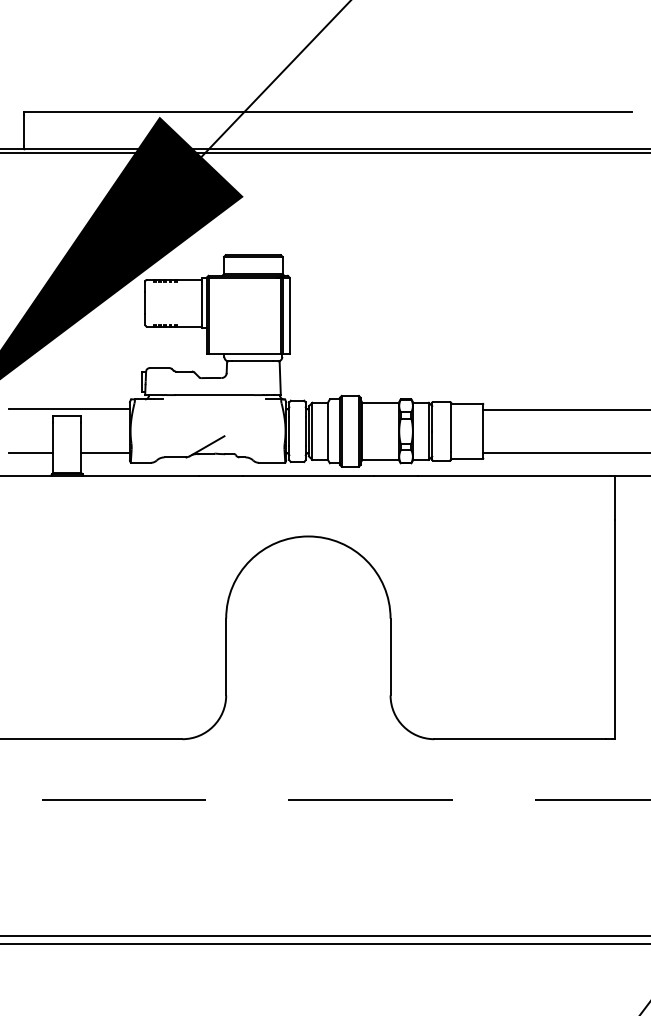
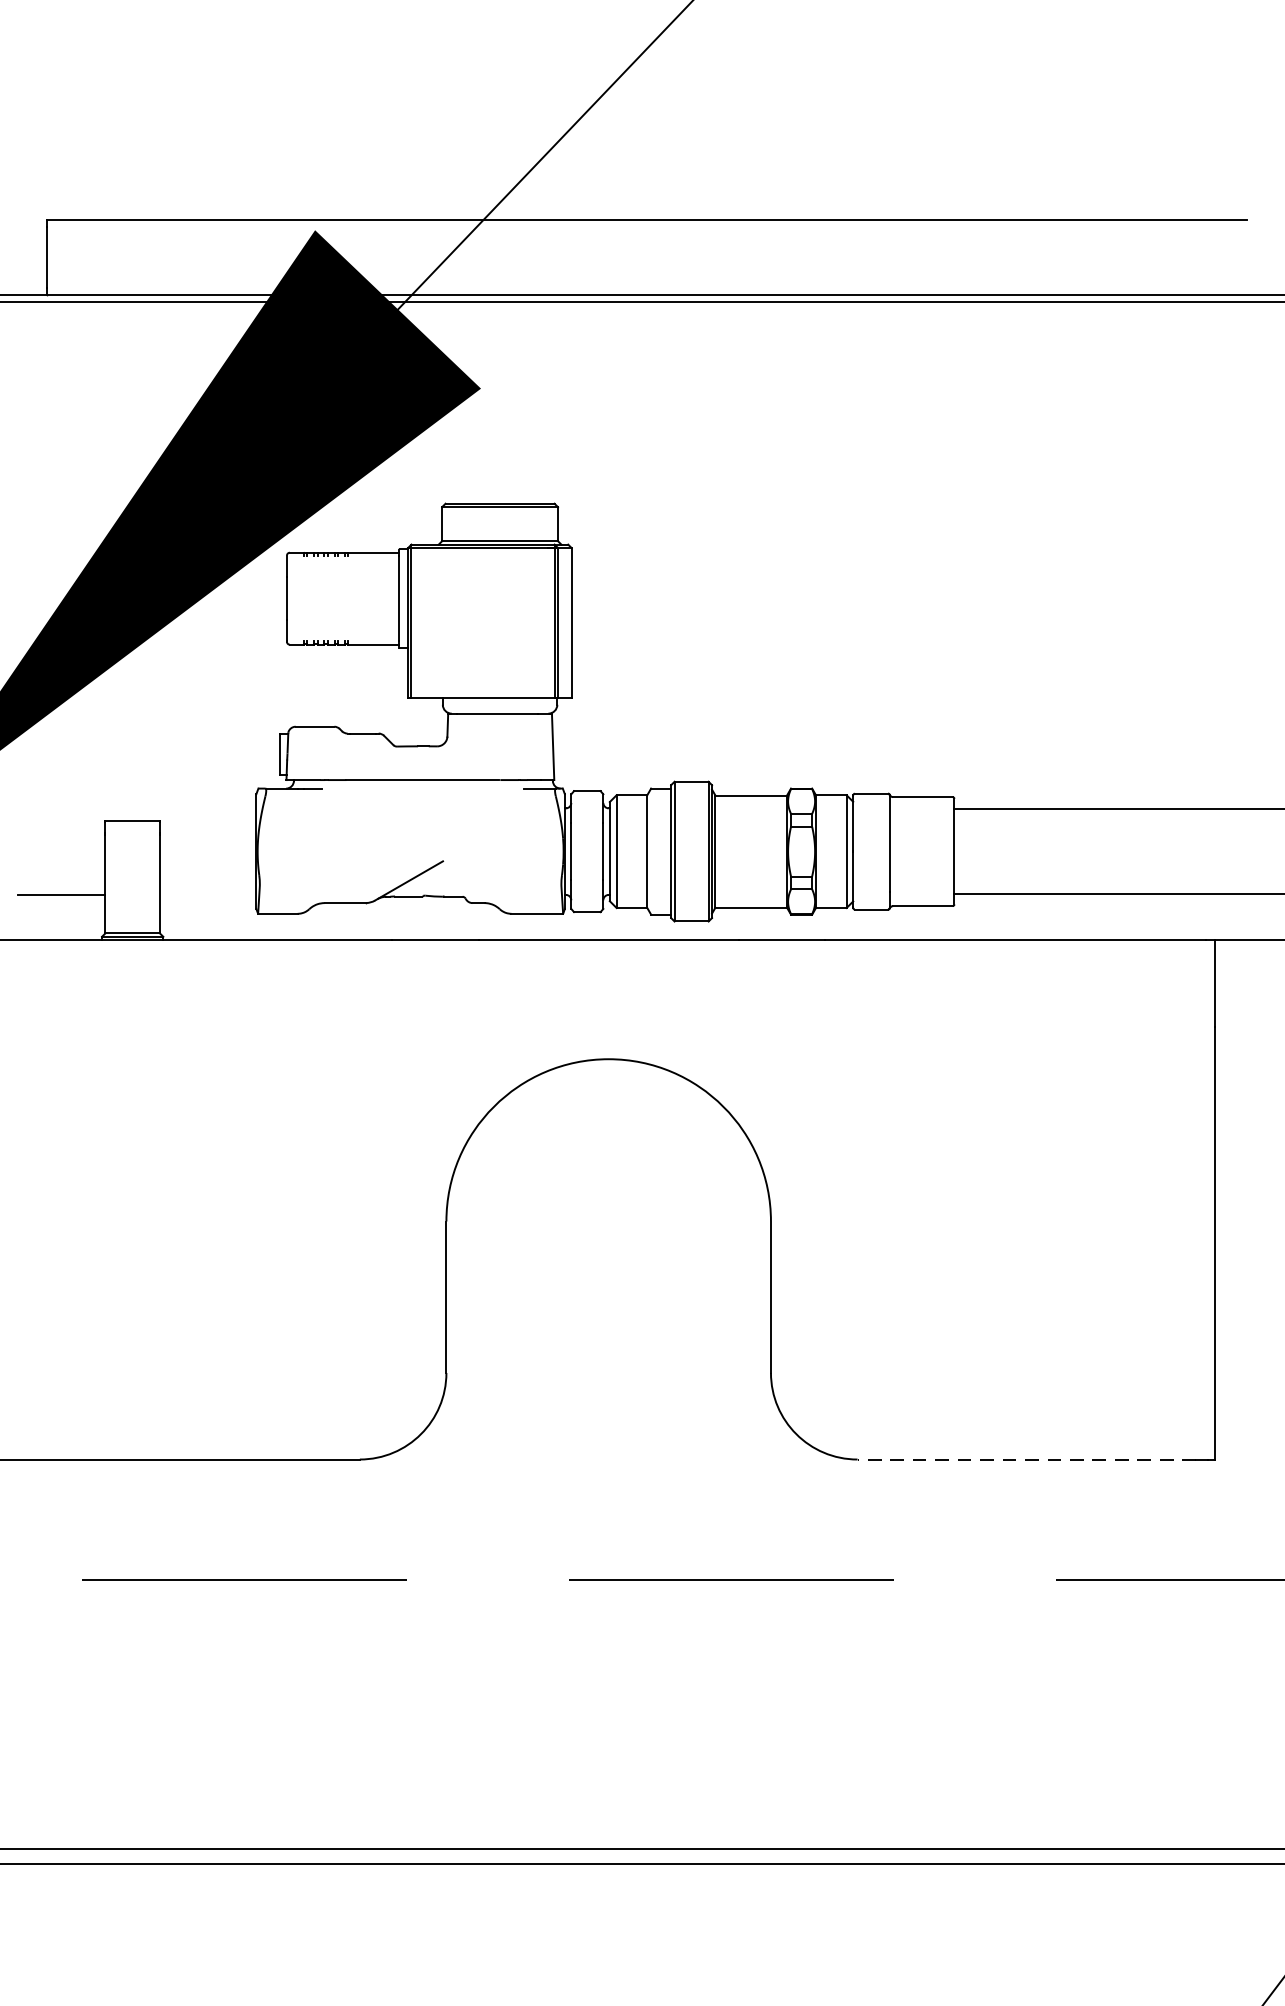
line: (69, 409) -> (137, 808), removed
line: (105, 453) -> (208, 895), removed
line: (520, 739) -> (1027, 1460), solid -> dashed

